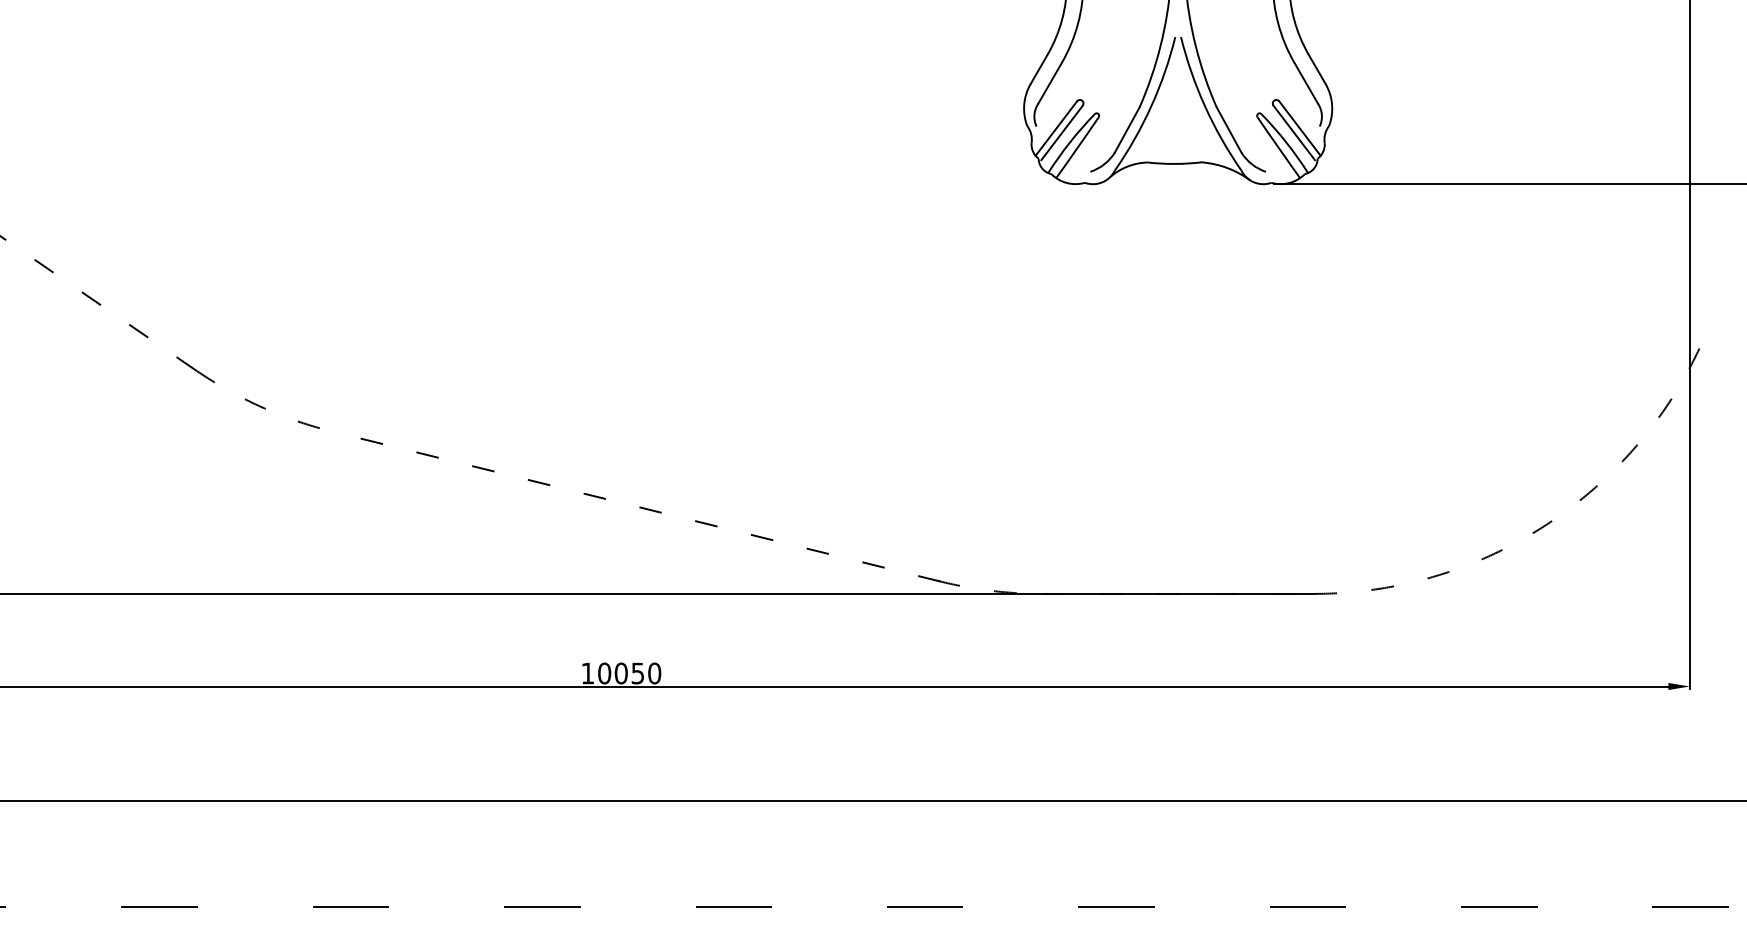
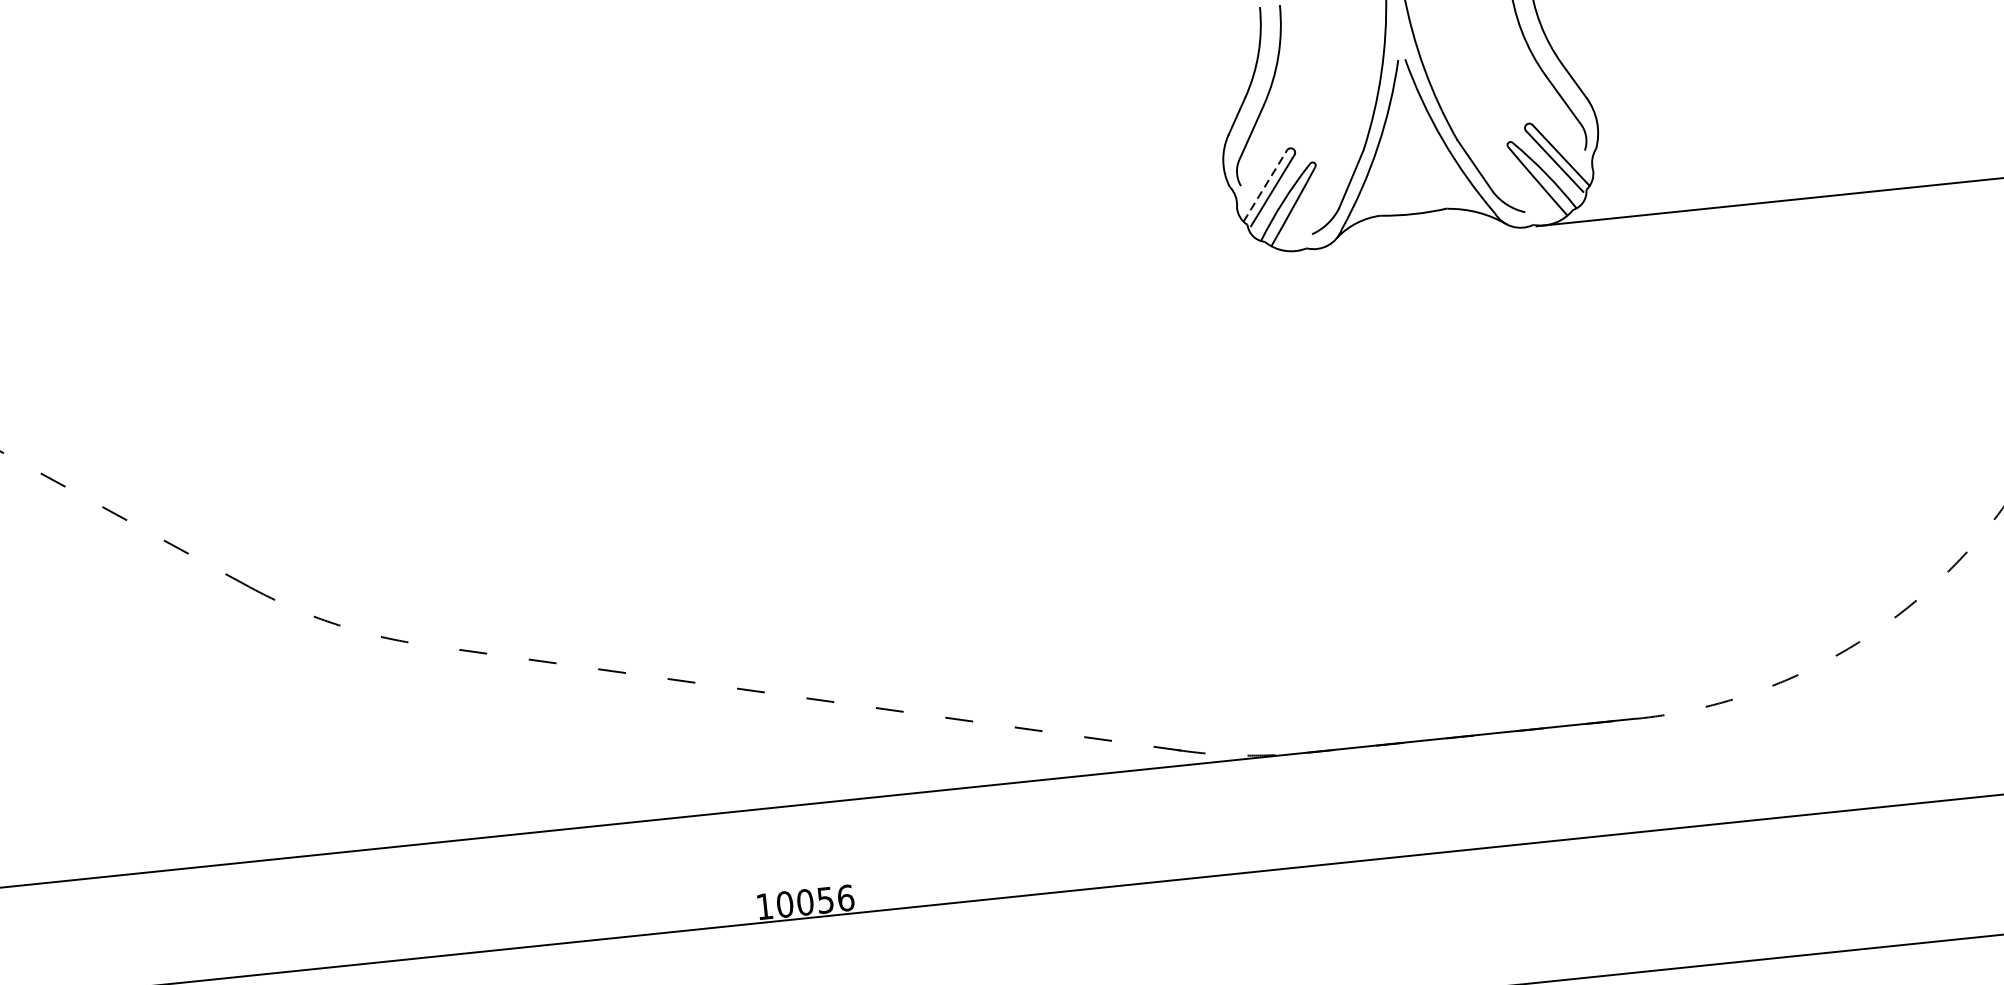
line: (1056, 128) -> (1265, 185), solid -> dashed
text: (654, 673) -> (845, 898), 10050 -> 10056

